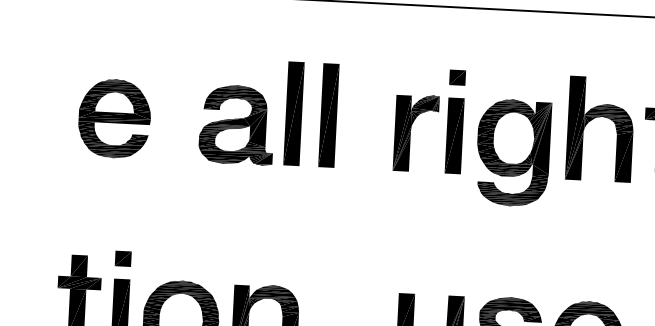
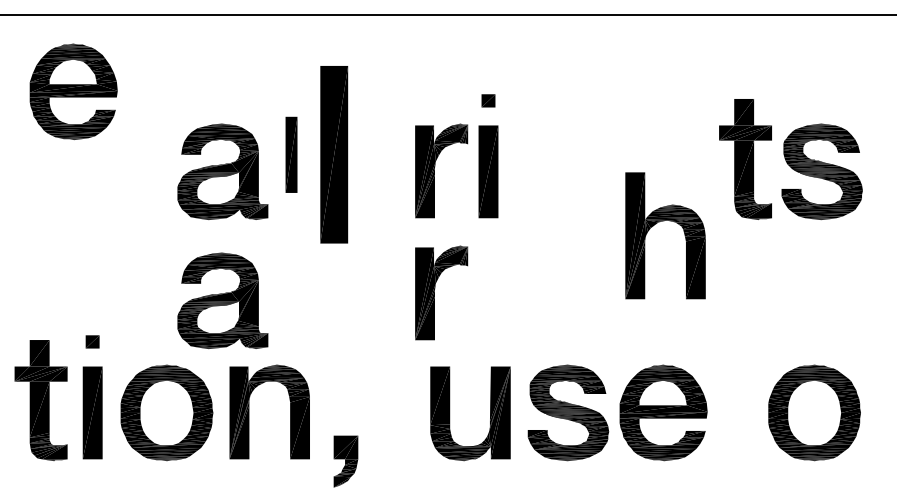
part: (457, 77) -> (488, 100), size x0.7
part: (293, 113) -> (291, 154), size x0.6
part: (328, 115) -> (333, 154), size x1.4
part: (600, 117) -> (664, 221), moved
part: (114, 118) -> (73, 91), moved
part: (512, 152) -> (560, 188), removed
part: (231, 230) -> (222, 300), added
part: (405, 232) -> (434, 292), added
part: (123, 258) -> (92, 341), size x0.7

